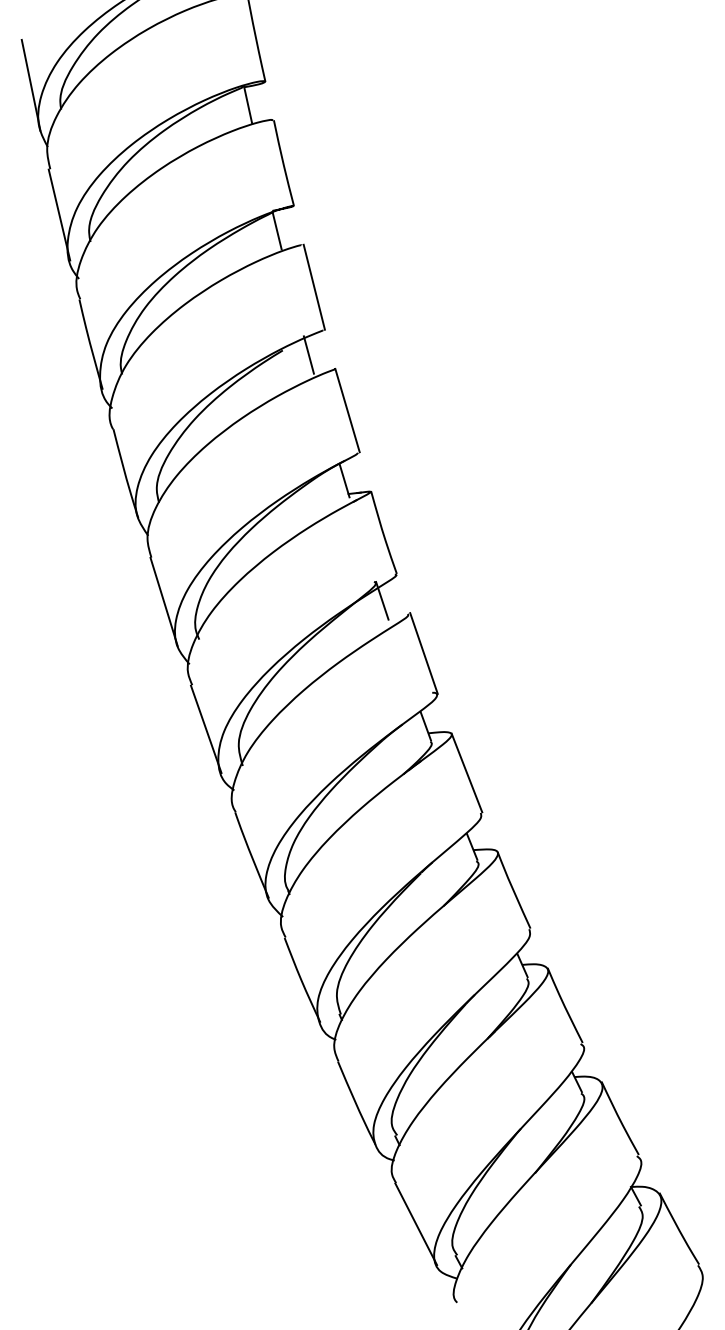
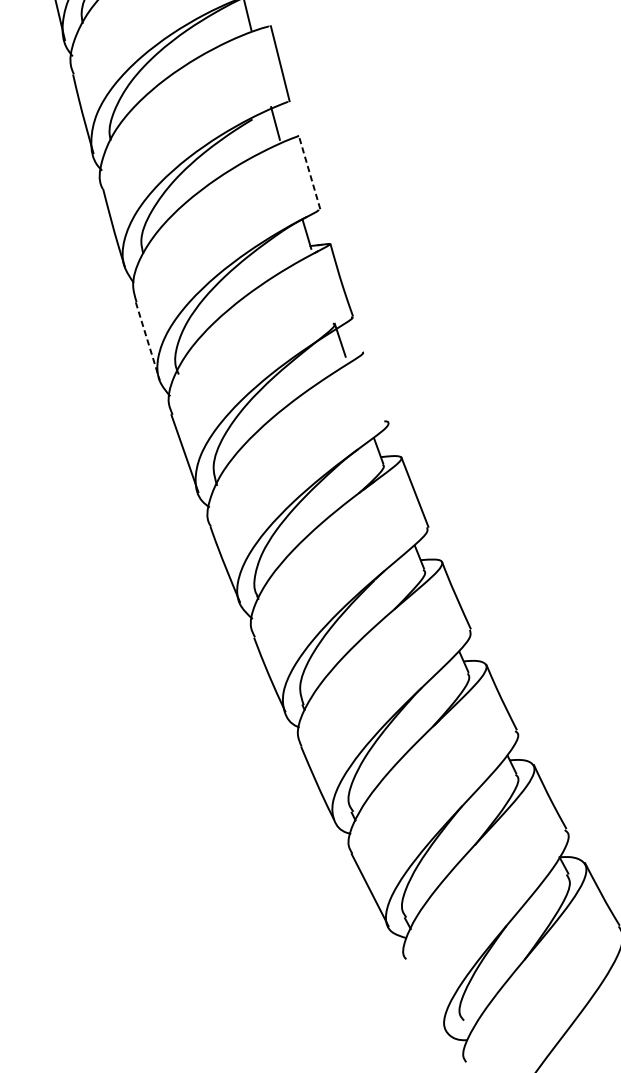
line: (347, 410) -> (309, 172), solid -> dashed
line: (164, 602) -> (148, 341), solid -> dashed
line: (423, 653) -> (376, 386), removed

